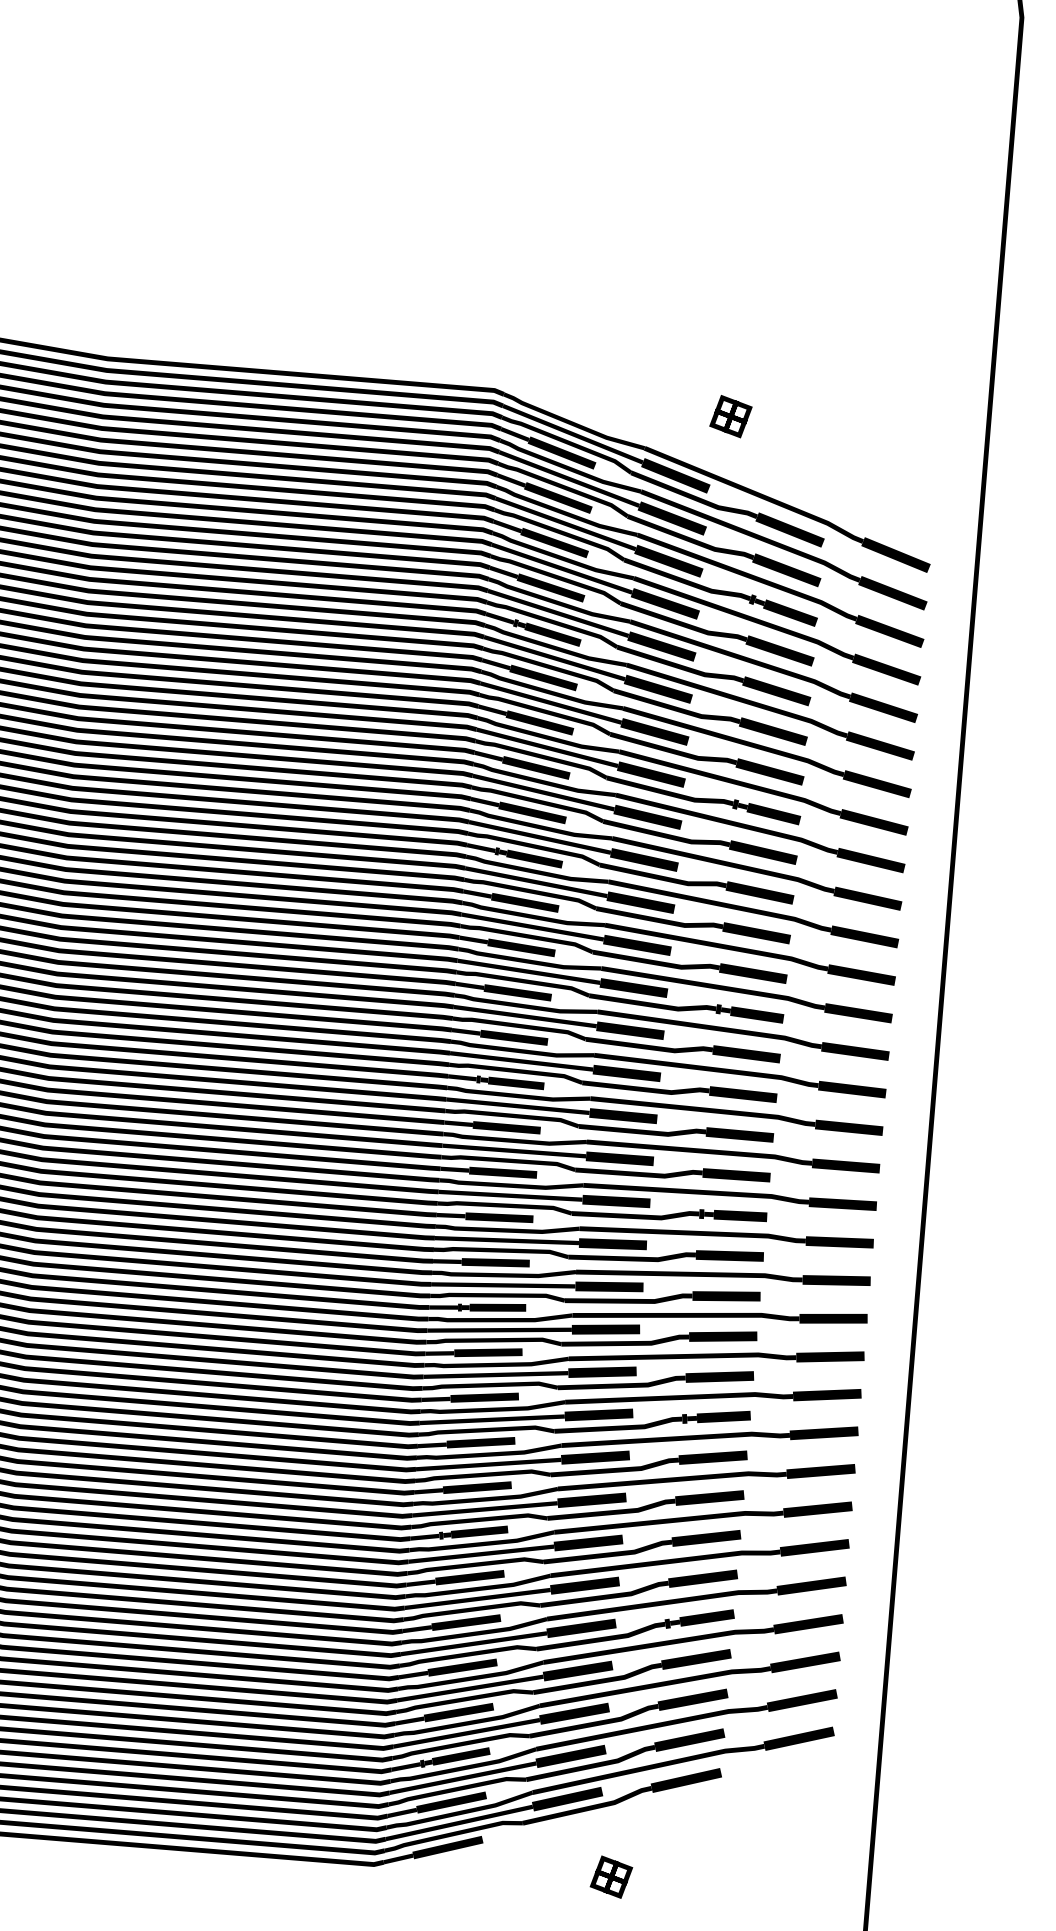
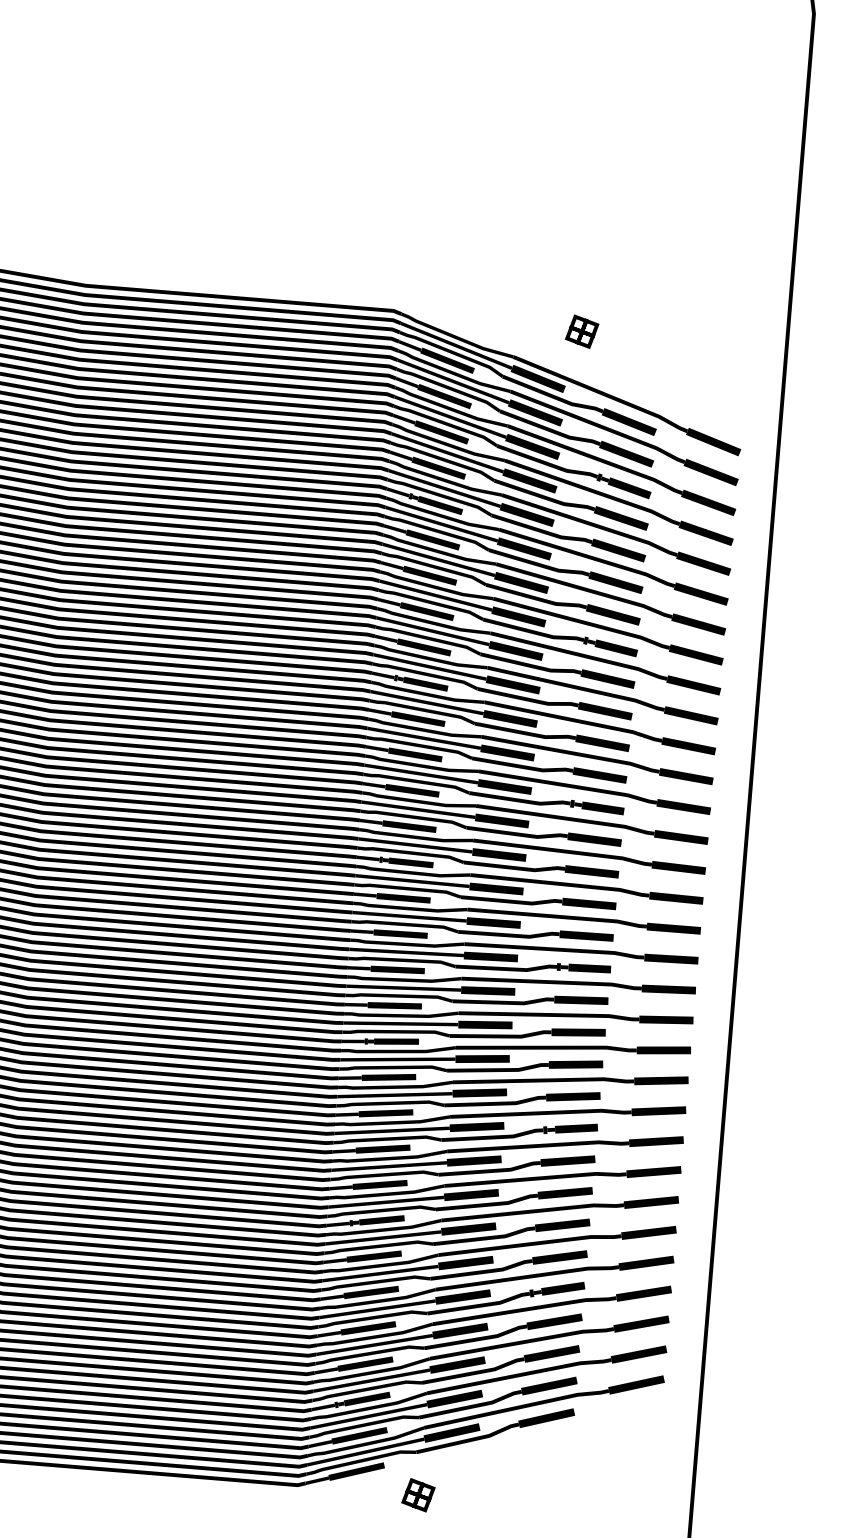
part: (611, 1876) -> (418, 1494), moved

